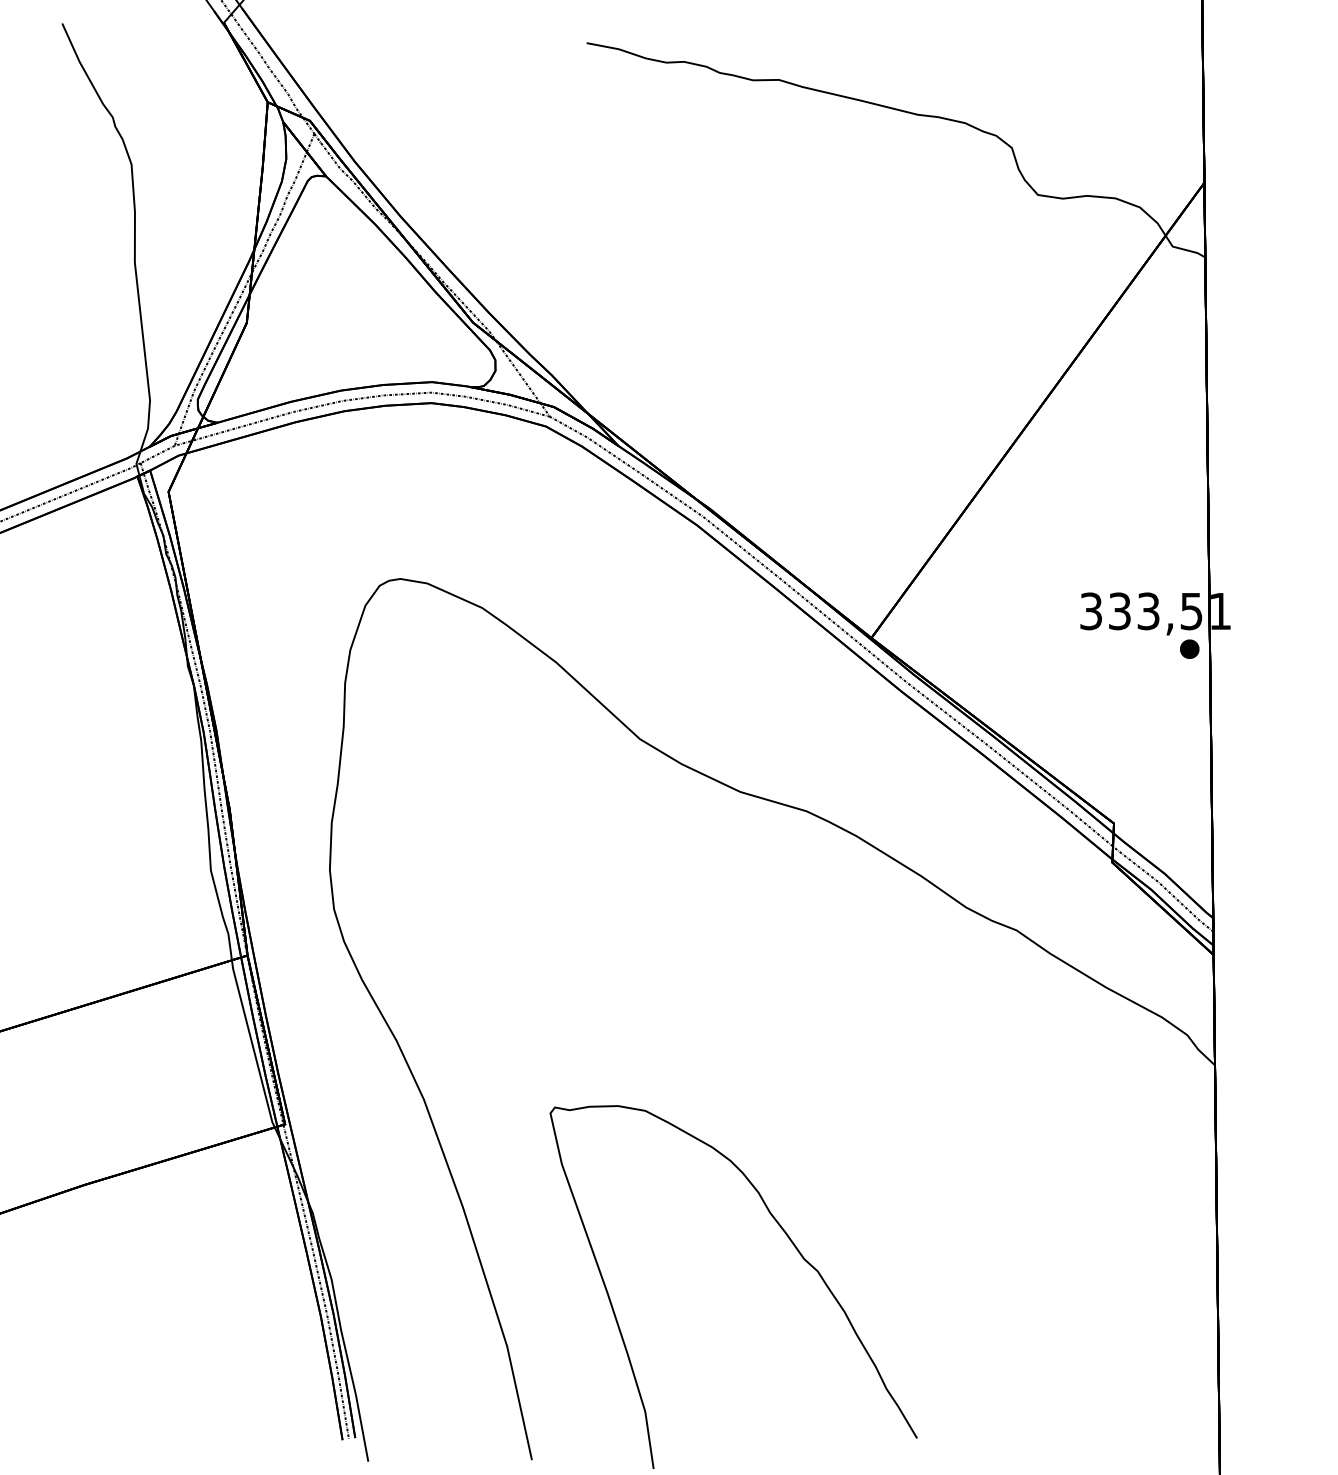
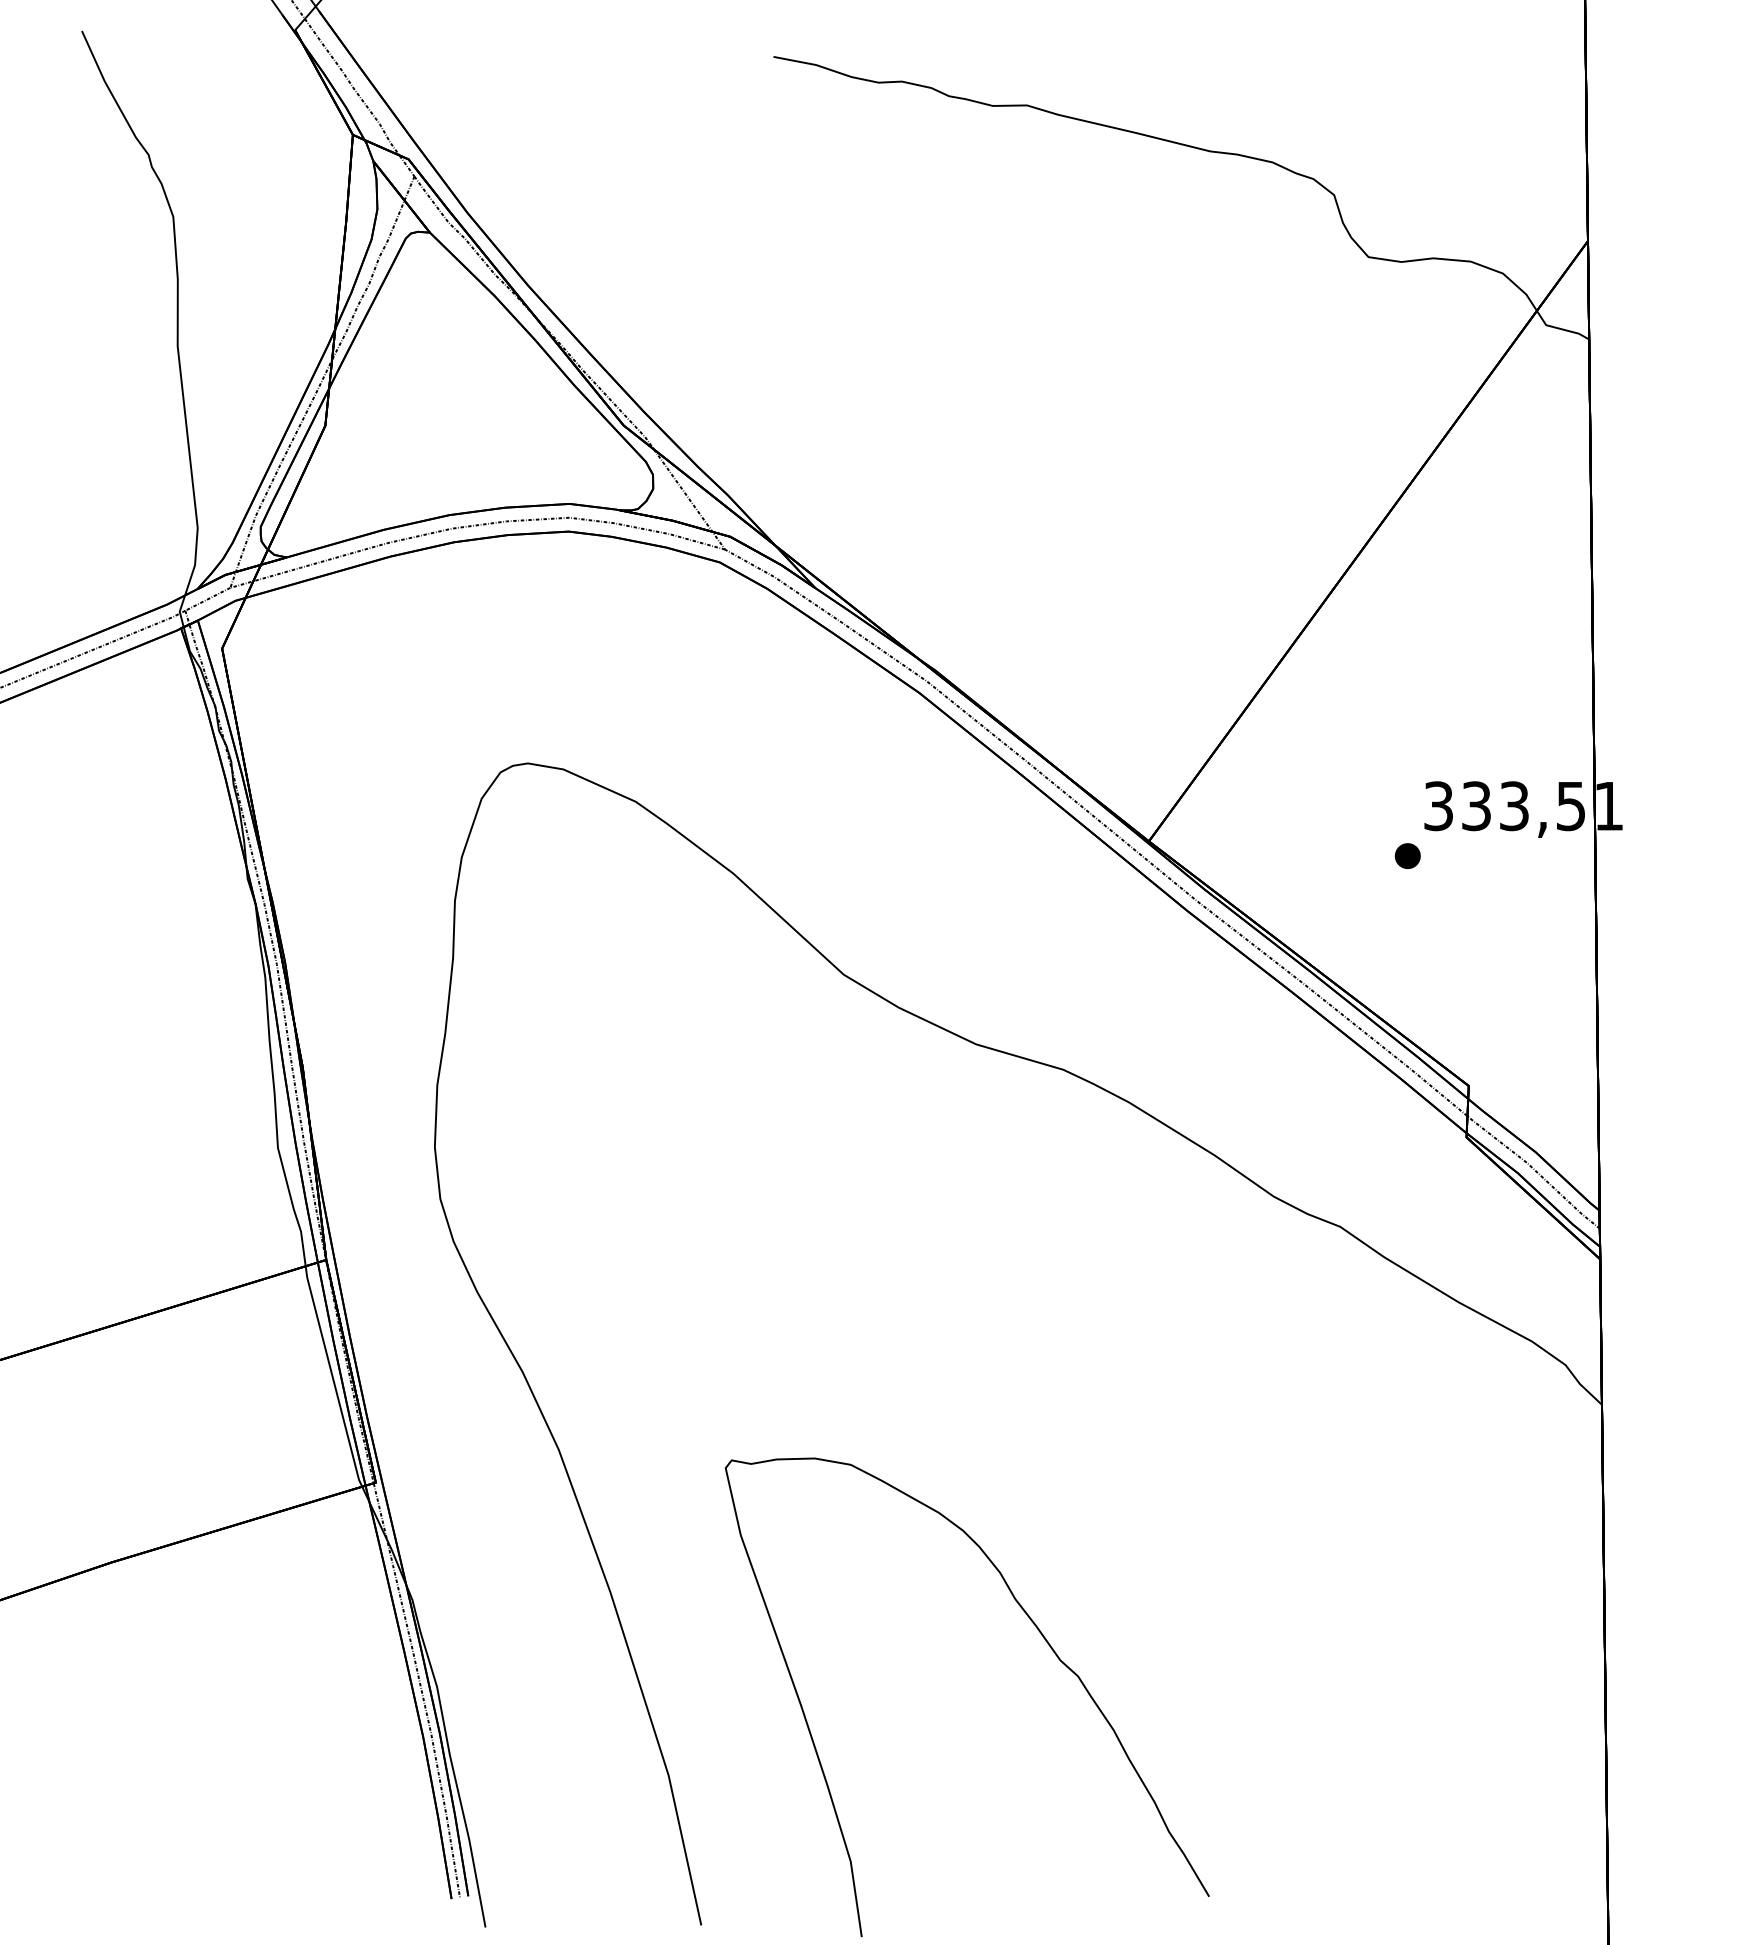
part: (1189, 648) -> (1407, 855), moved

